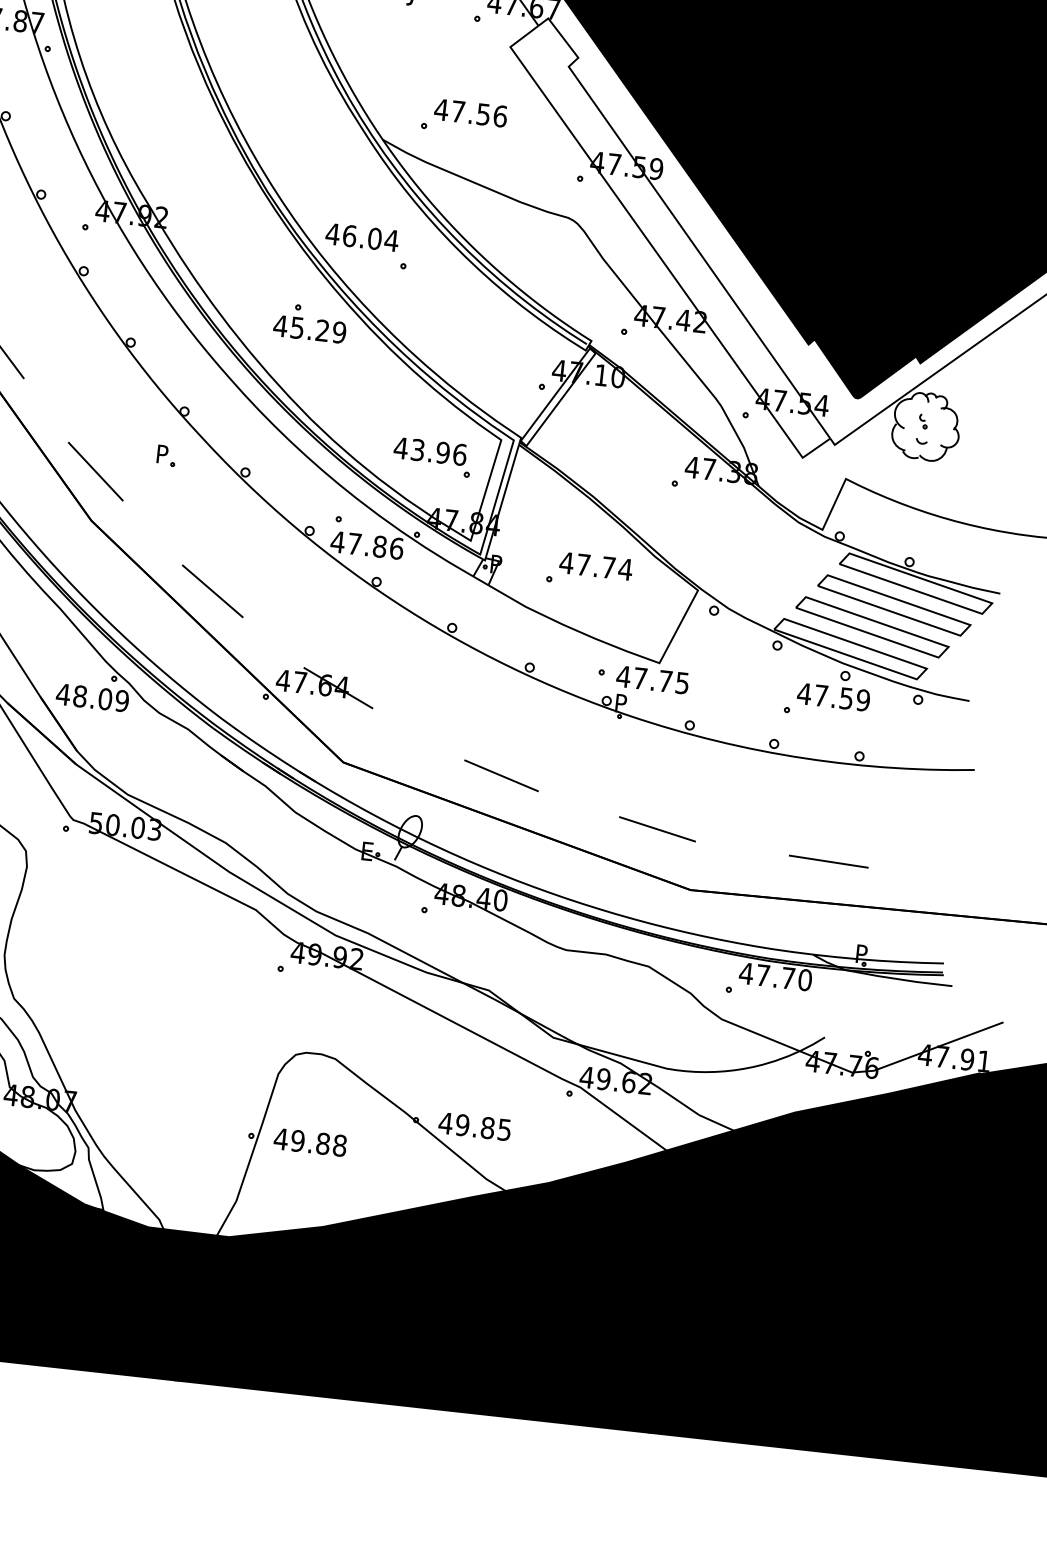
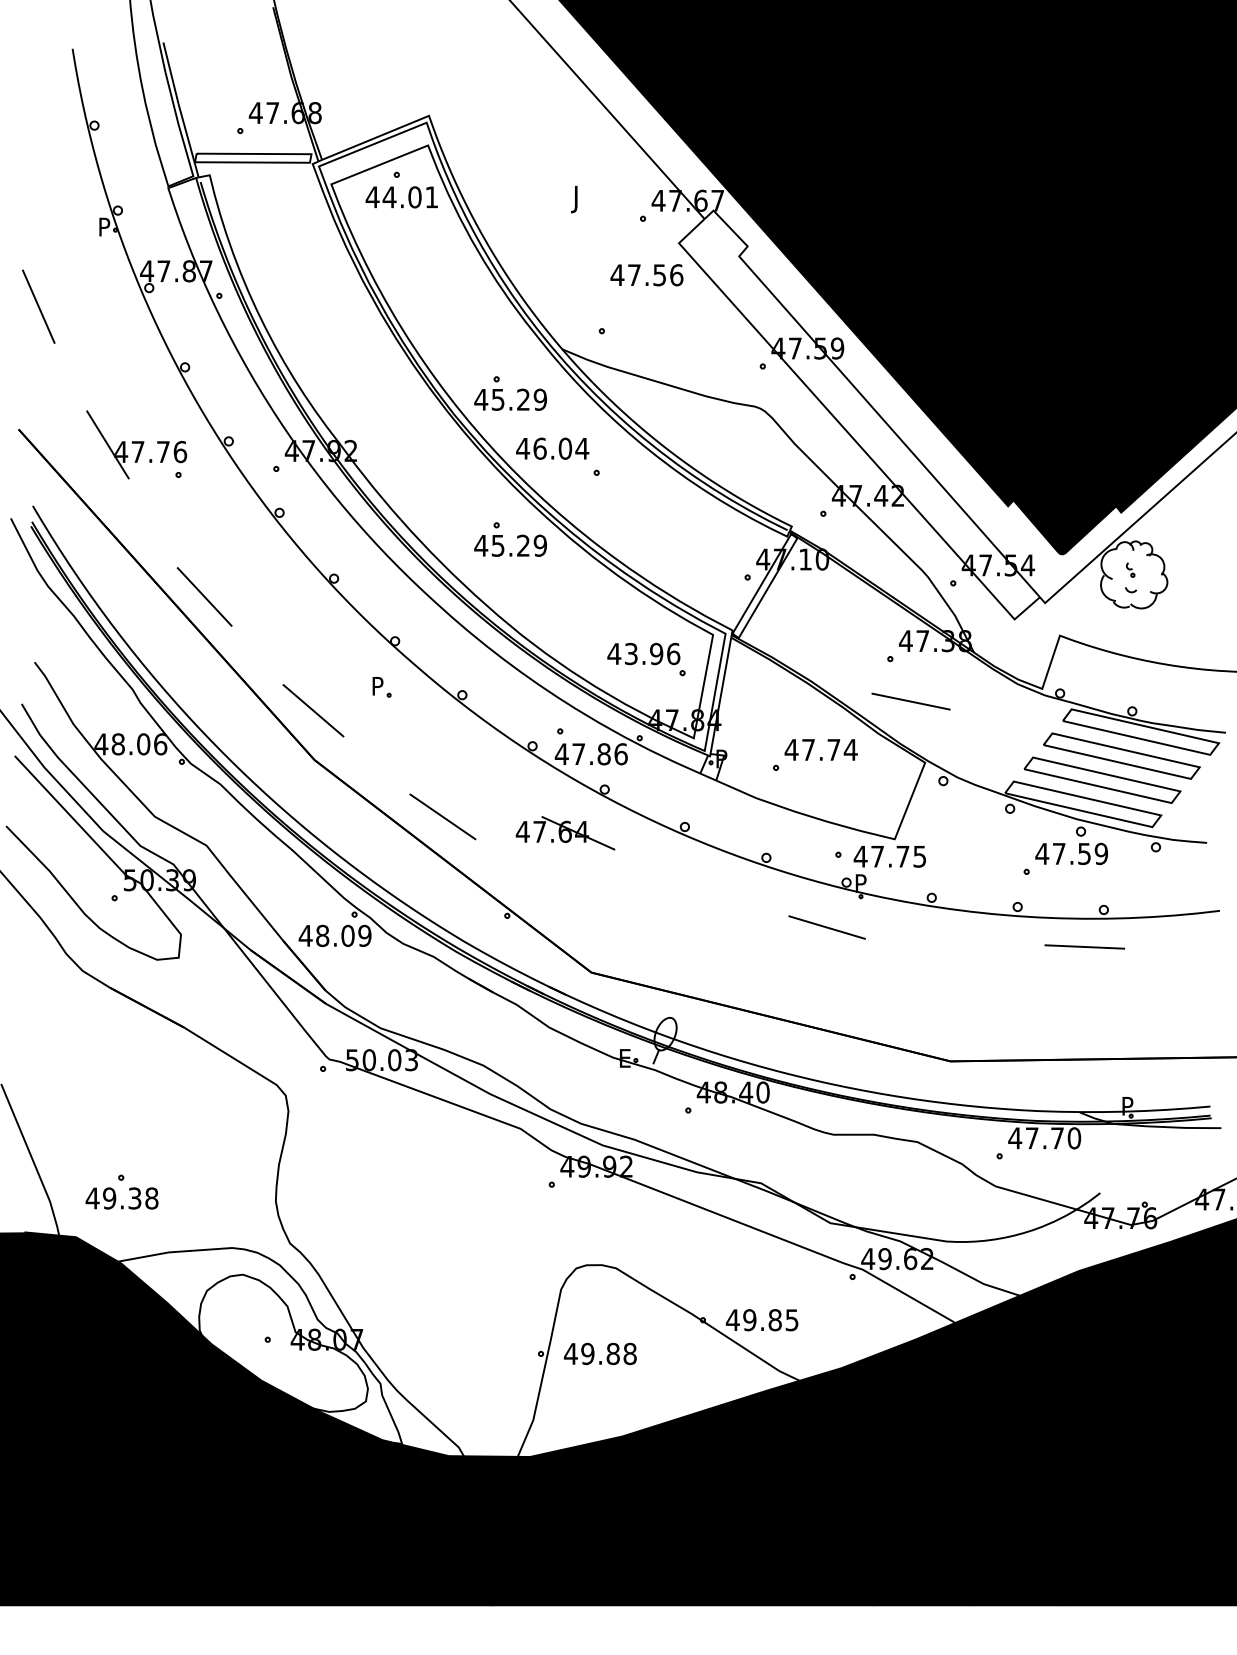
text: (470, 113) -> (646, 275), moved
part: (333, 177) -> (517, 392), added
part: (325, 686) -> (565, 833), moved
line: (500, 775) -> (826, 927), moved
line: (656, 829) -> (910, 701), moved
line: (828, 861) -> (1084, 946), moved

